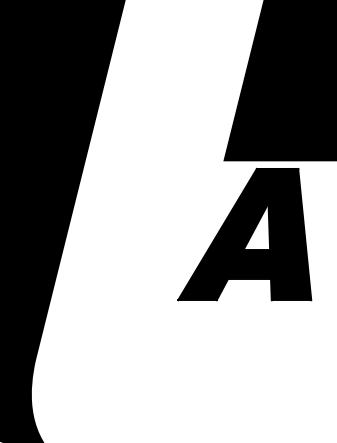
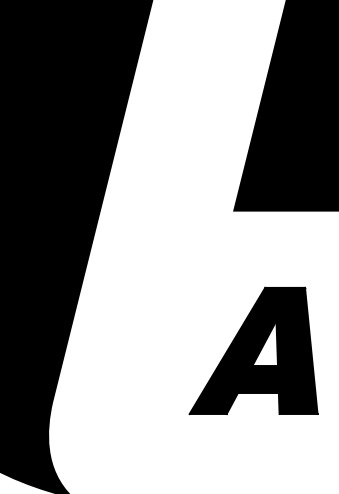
part: (244, 234) -> (253, 350), moved

